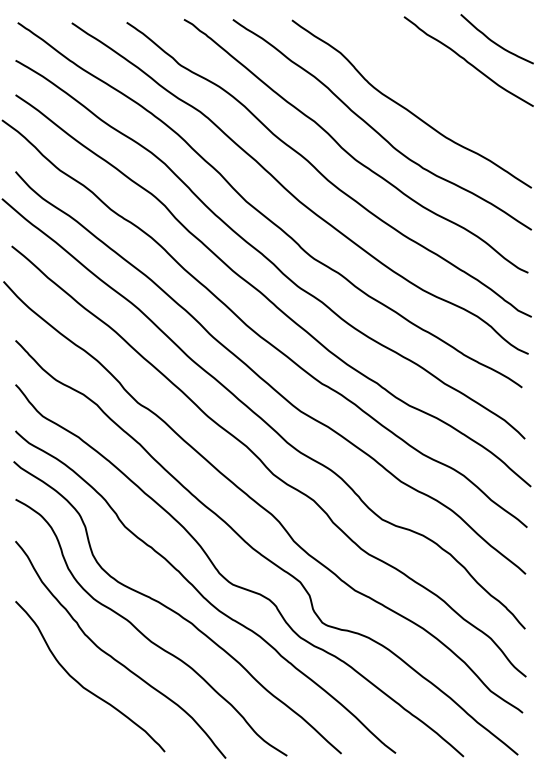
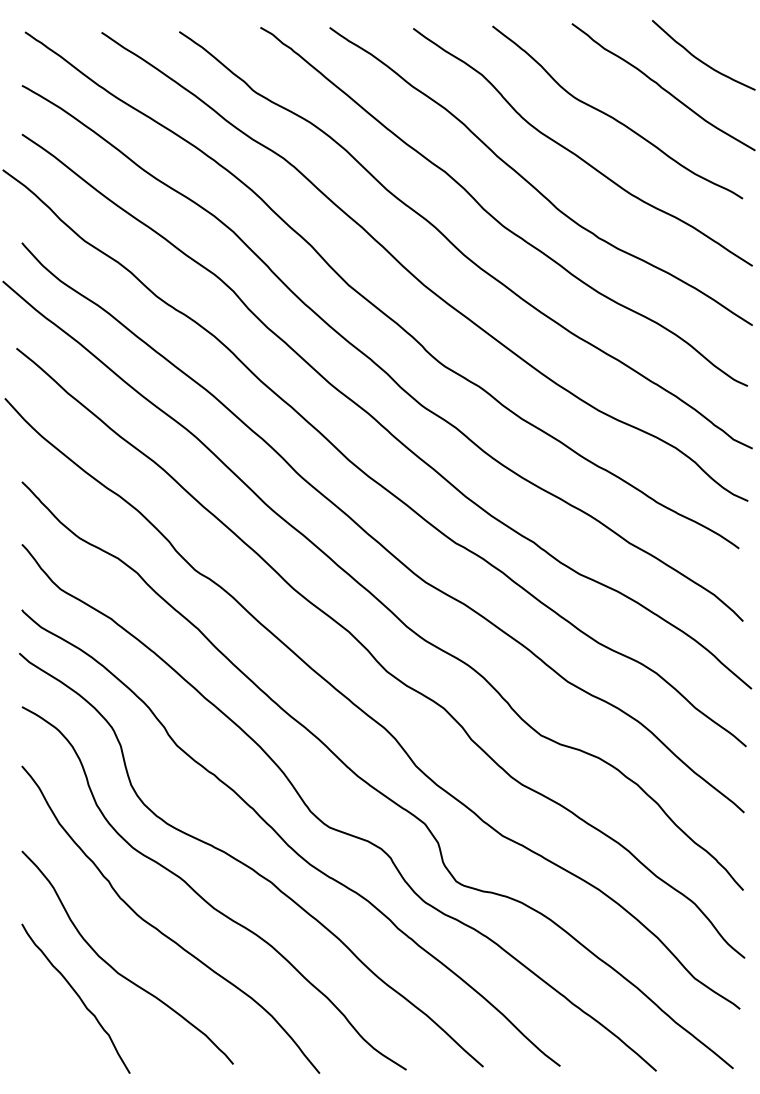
curve: (435, 83) -> (616, 118), added
curve: (55, 705) -> (78, 998), added

